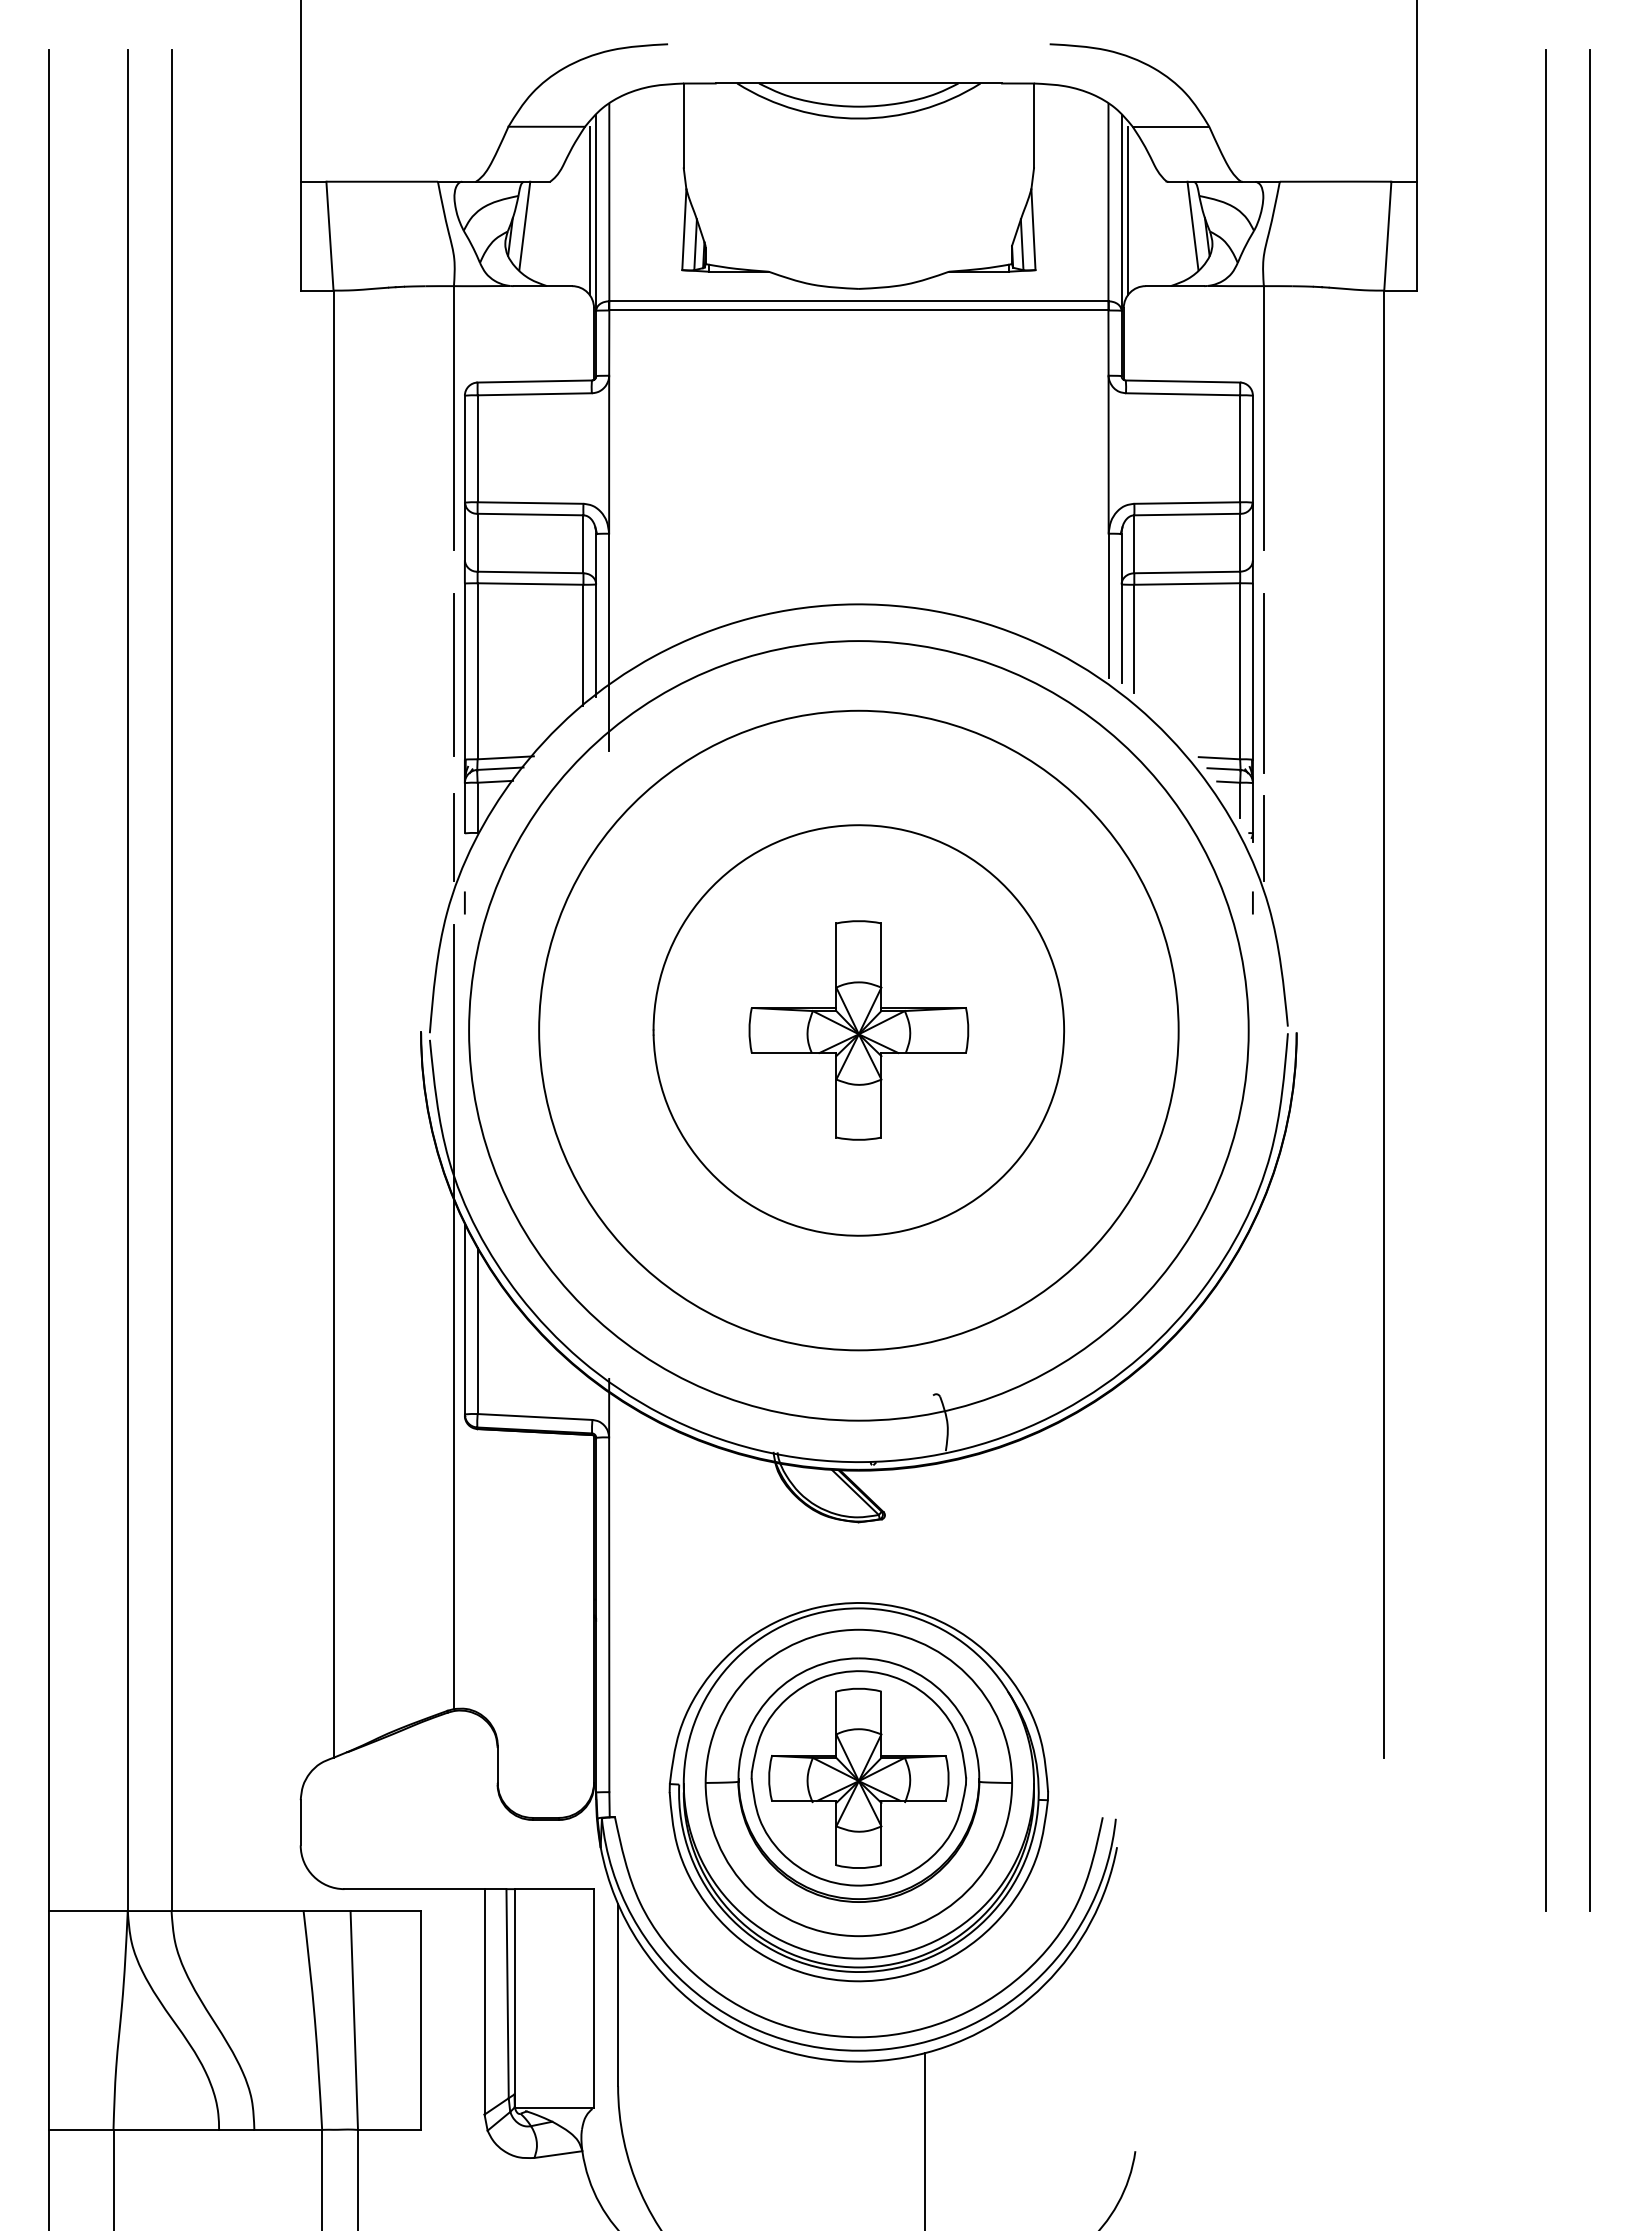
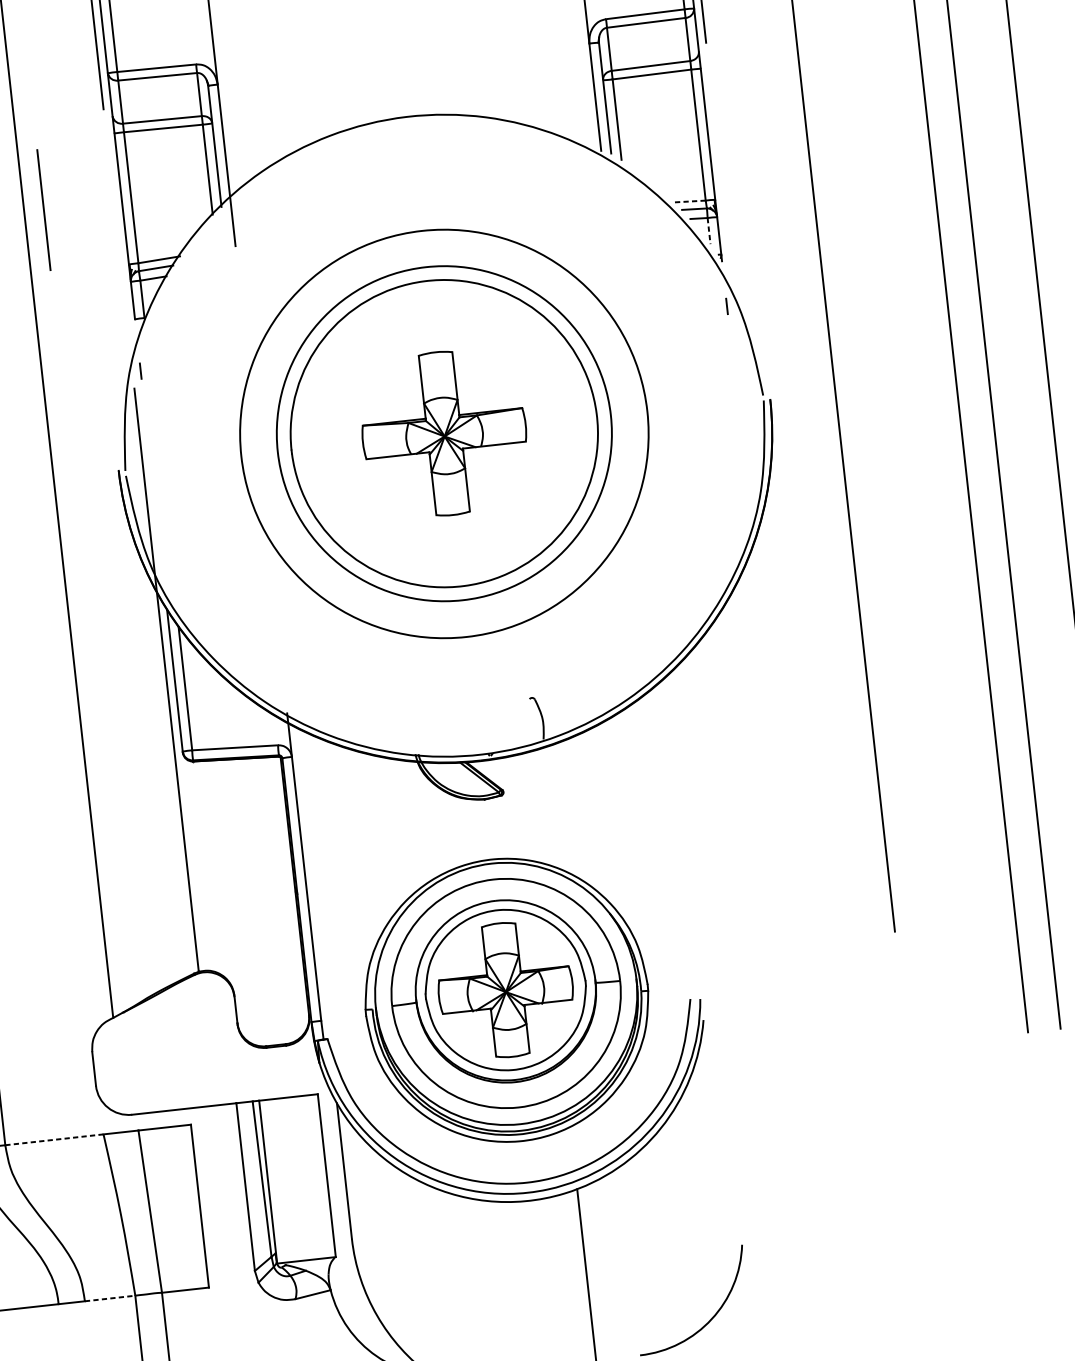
line: (453, 674) -> (43, 209), moved
line: (1263, 683) -> (716, 142), removed
line: (1219, 758) -> (690, 201), solid -> dashed
line: (1240, 800) -> (709, 231), solid -> dashed
line: (453, 837) -> (126, 323), removed
line: (1263, 837) -> (729, 256), removed
circle: (858, 1030) -> (444, 433), size x0.7
circle: (858, 1030) -> (444, 433), size x0.7
line: (238, 1911) -> (55, 1140), solid -> dashed
line: (288, 2129) -> (110, 1298), solid -> dashed

